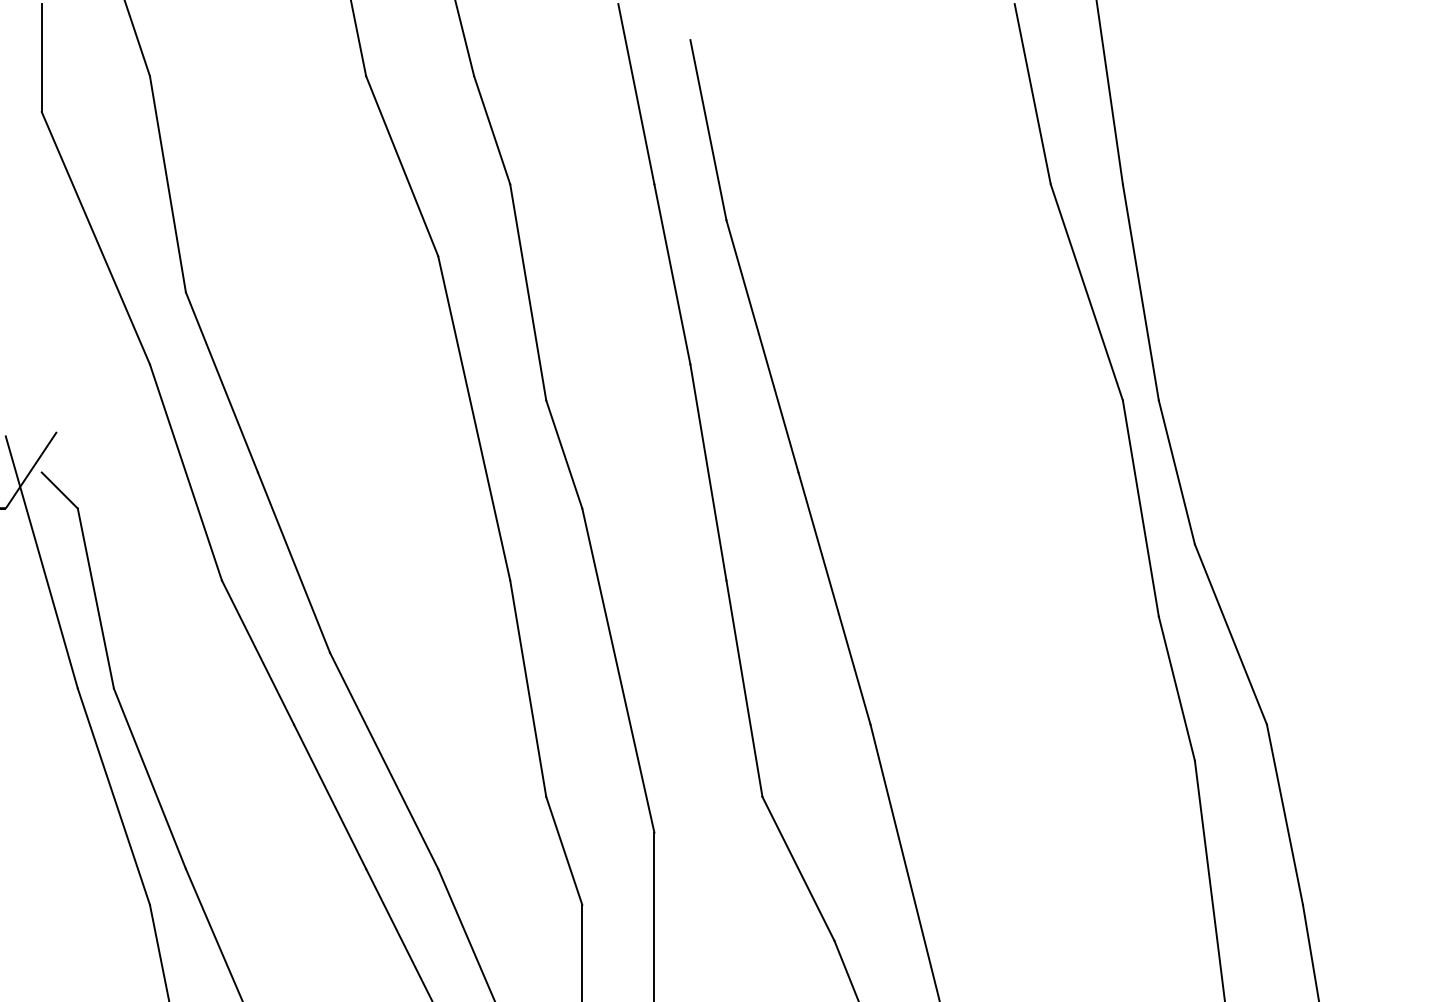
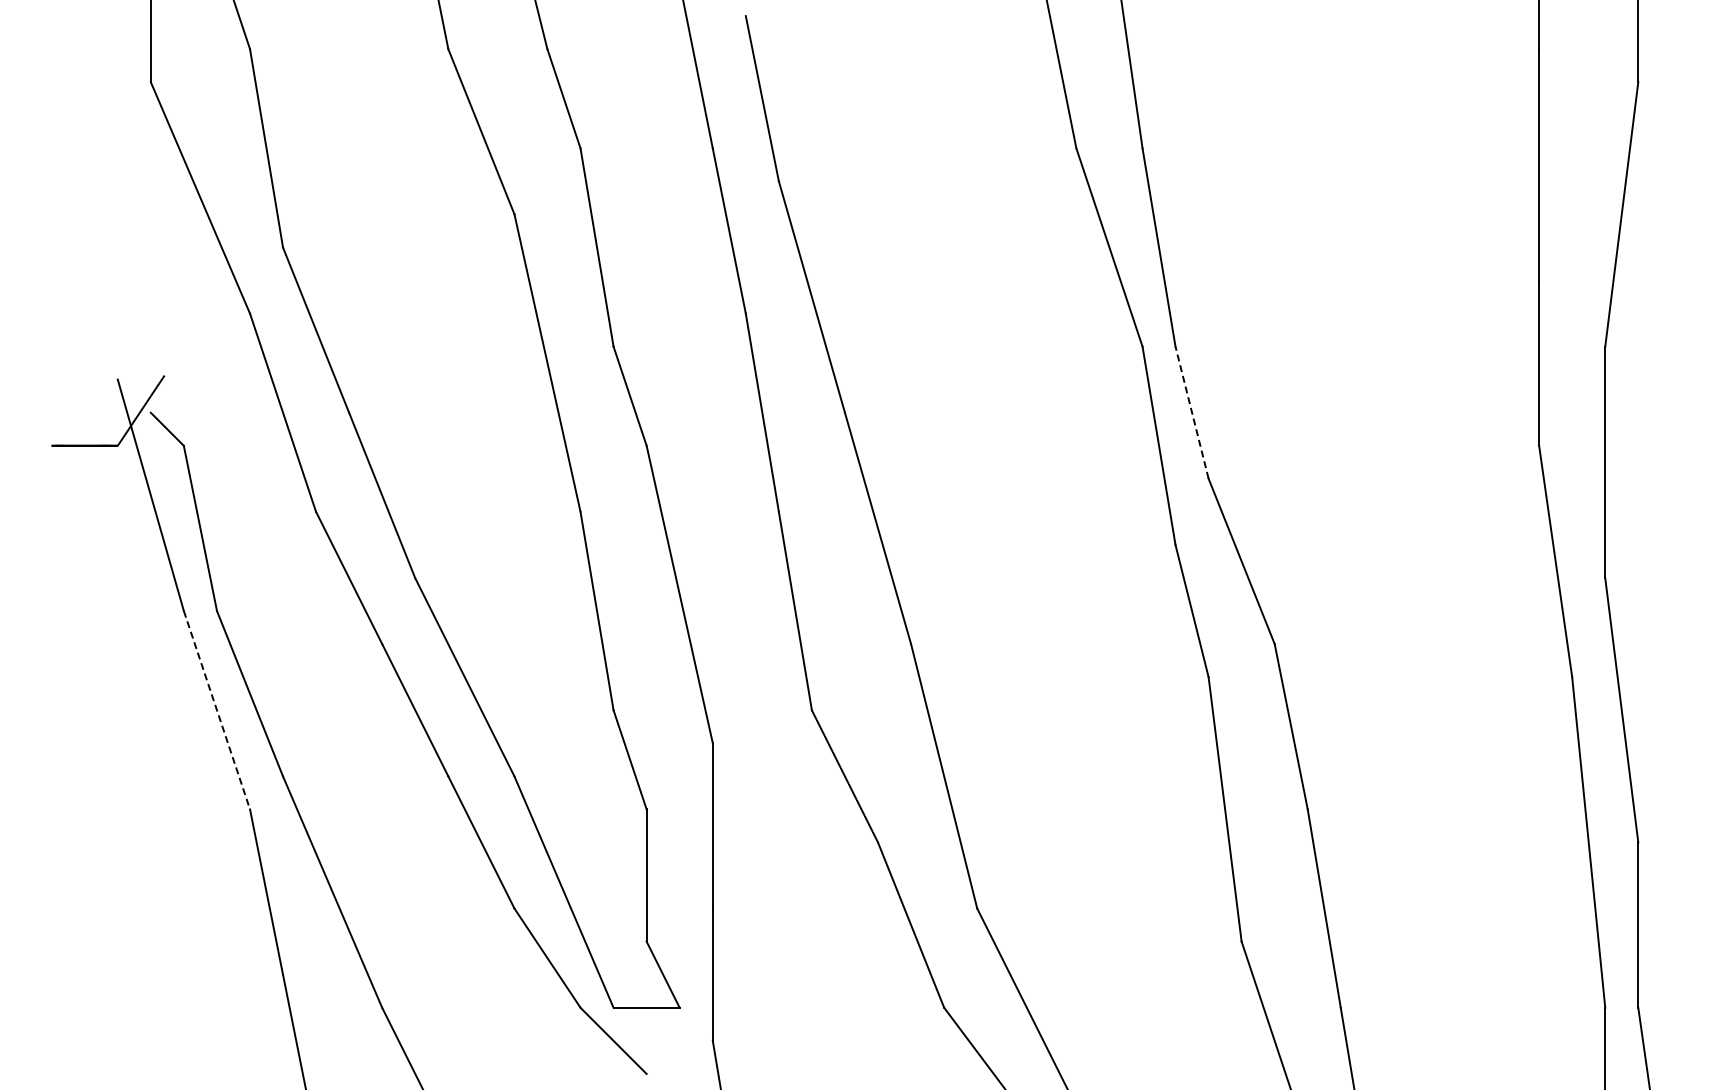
line: (1176, 472) -> (1191, 412), solid -> dashed
line: (113, 797) -> (216, 710), solid -> dashed

